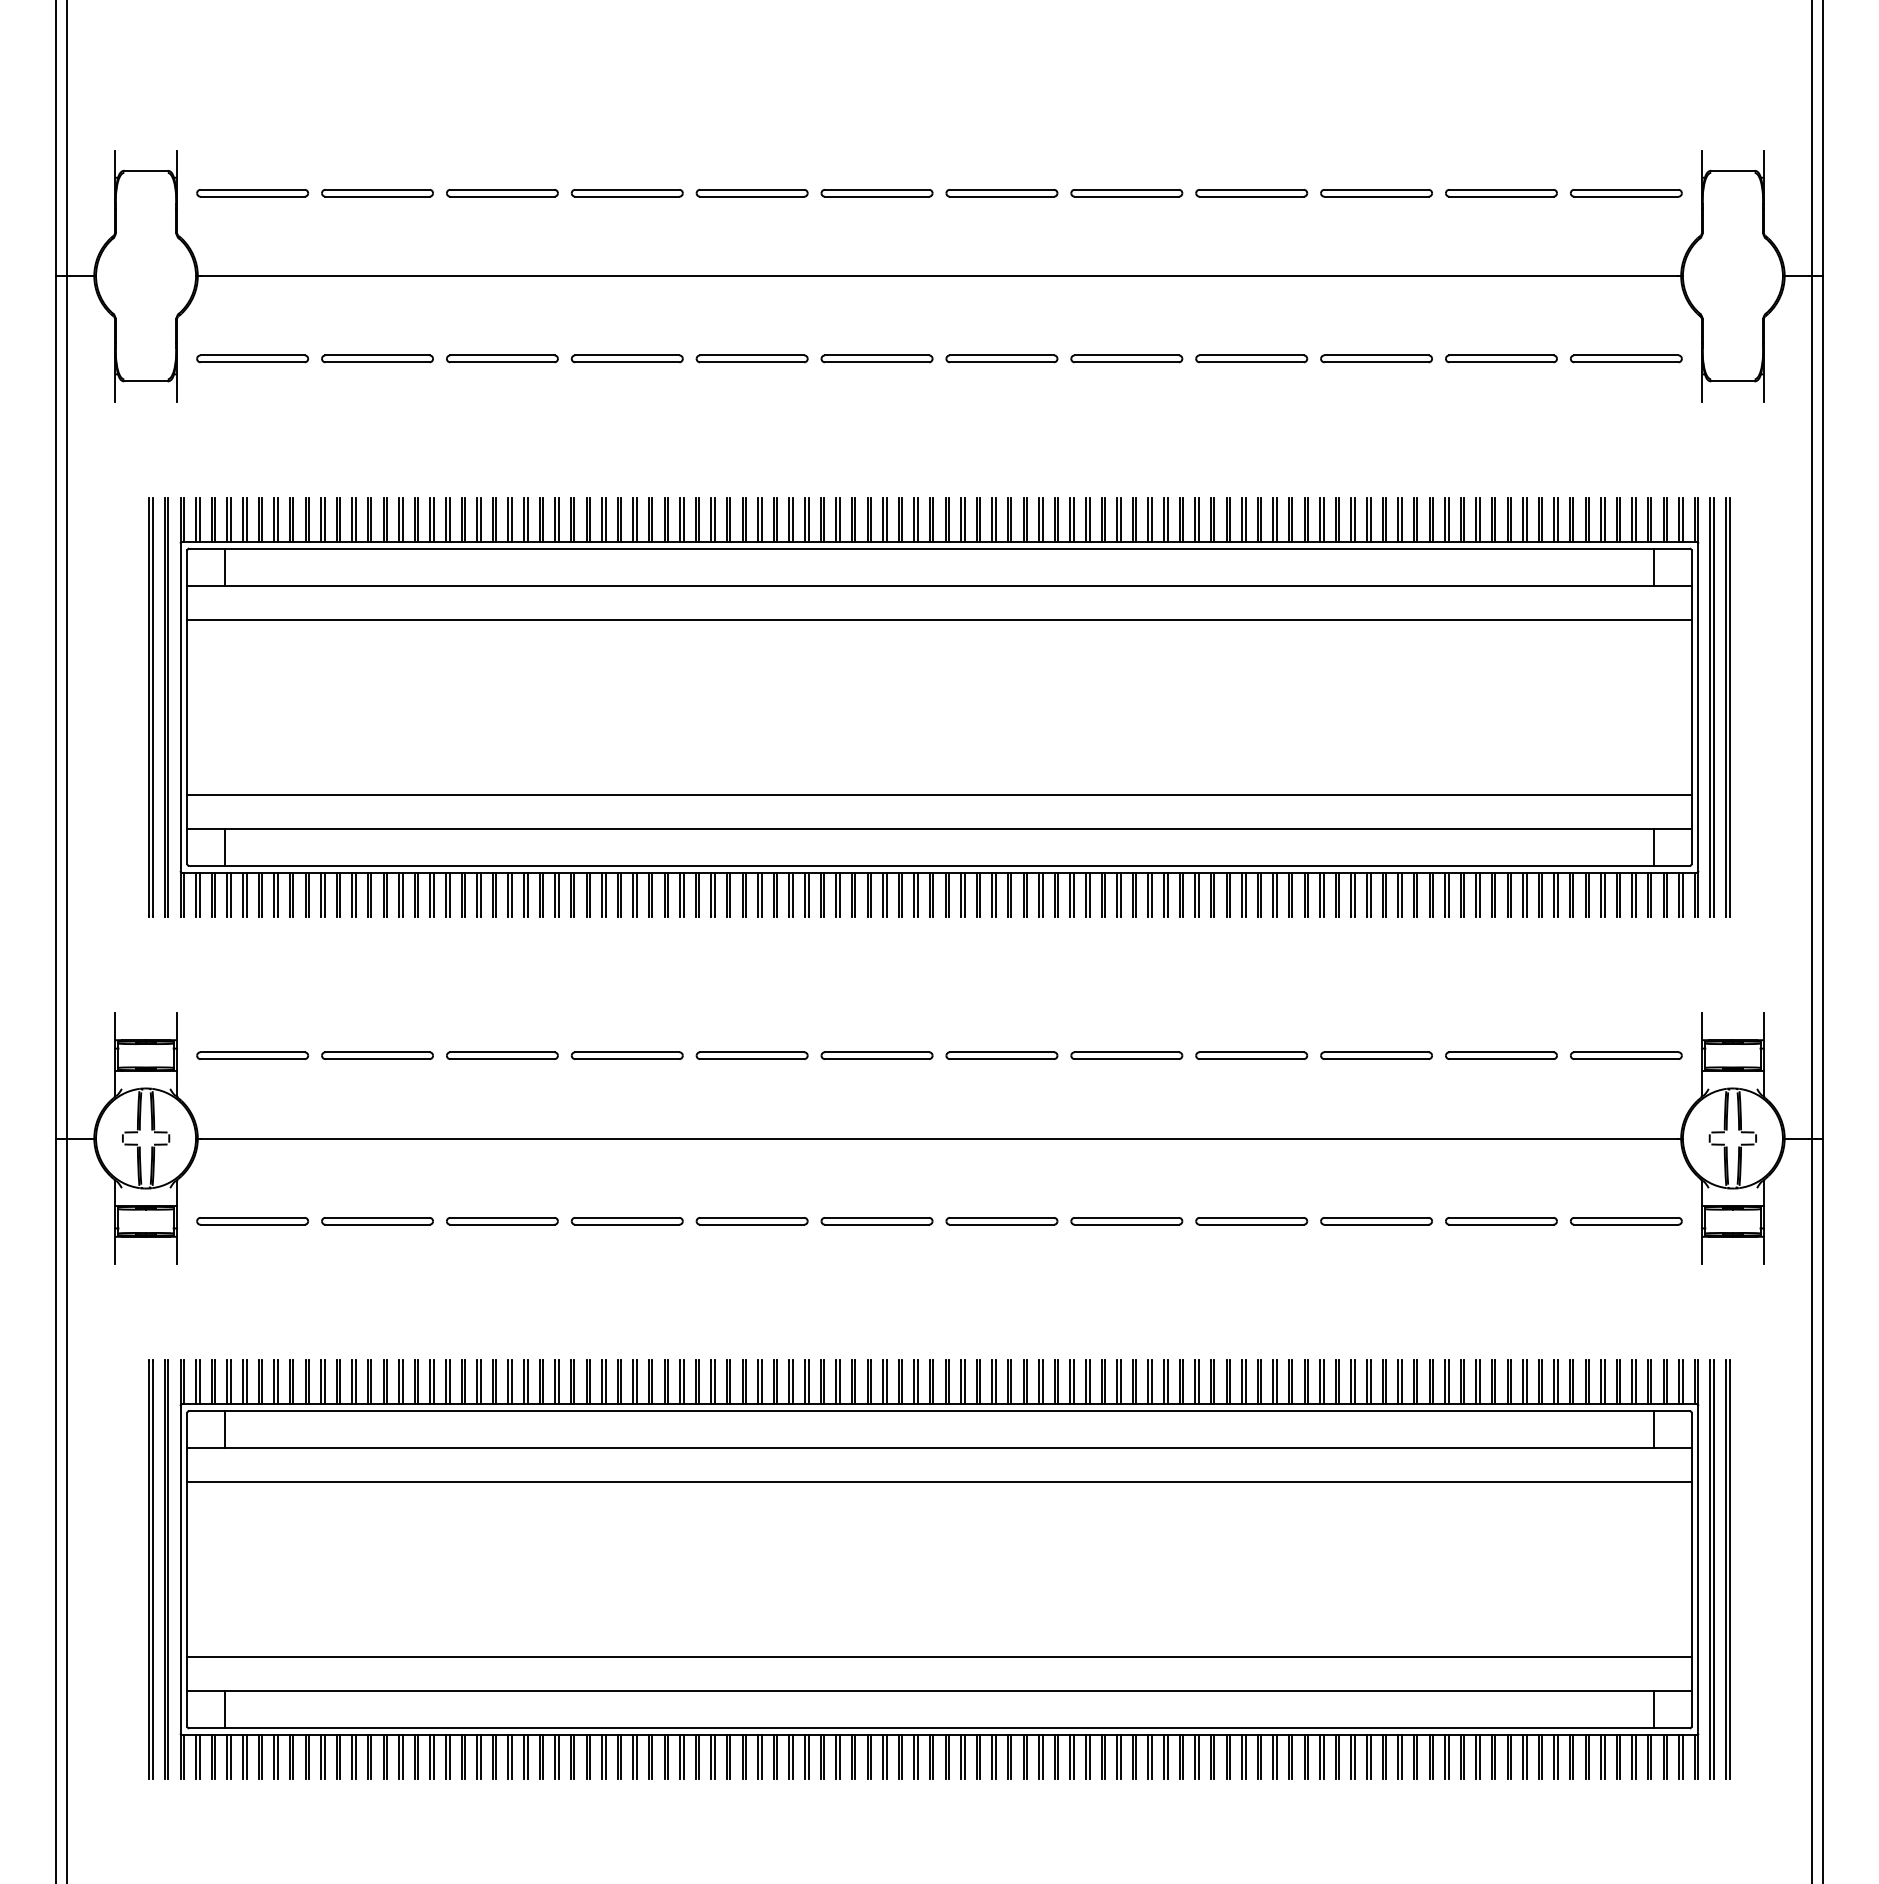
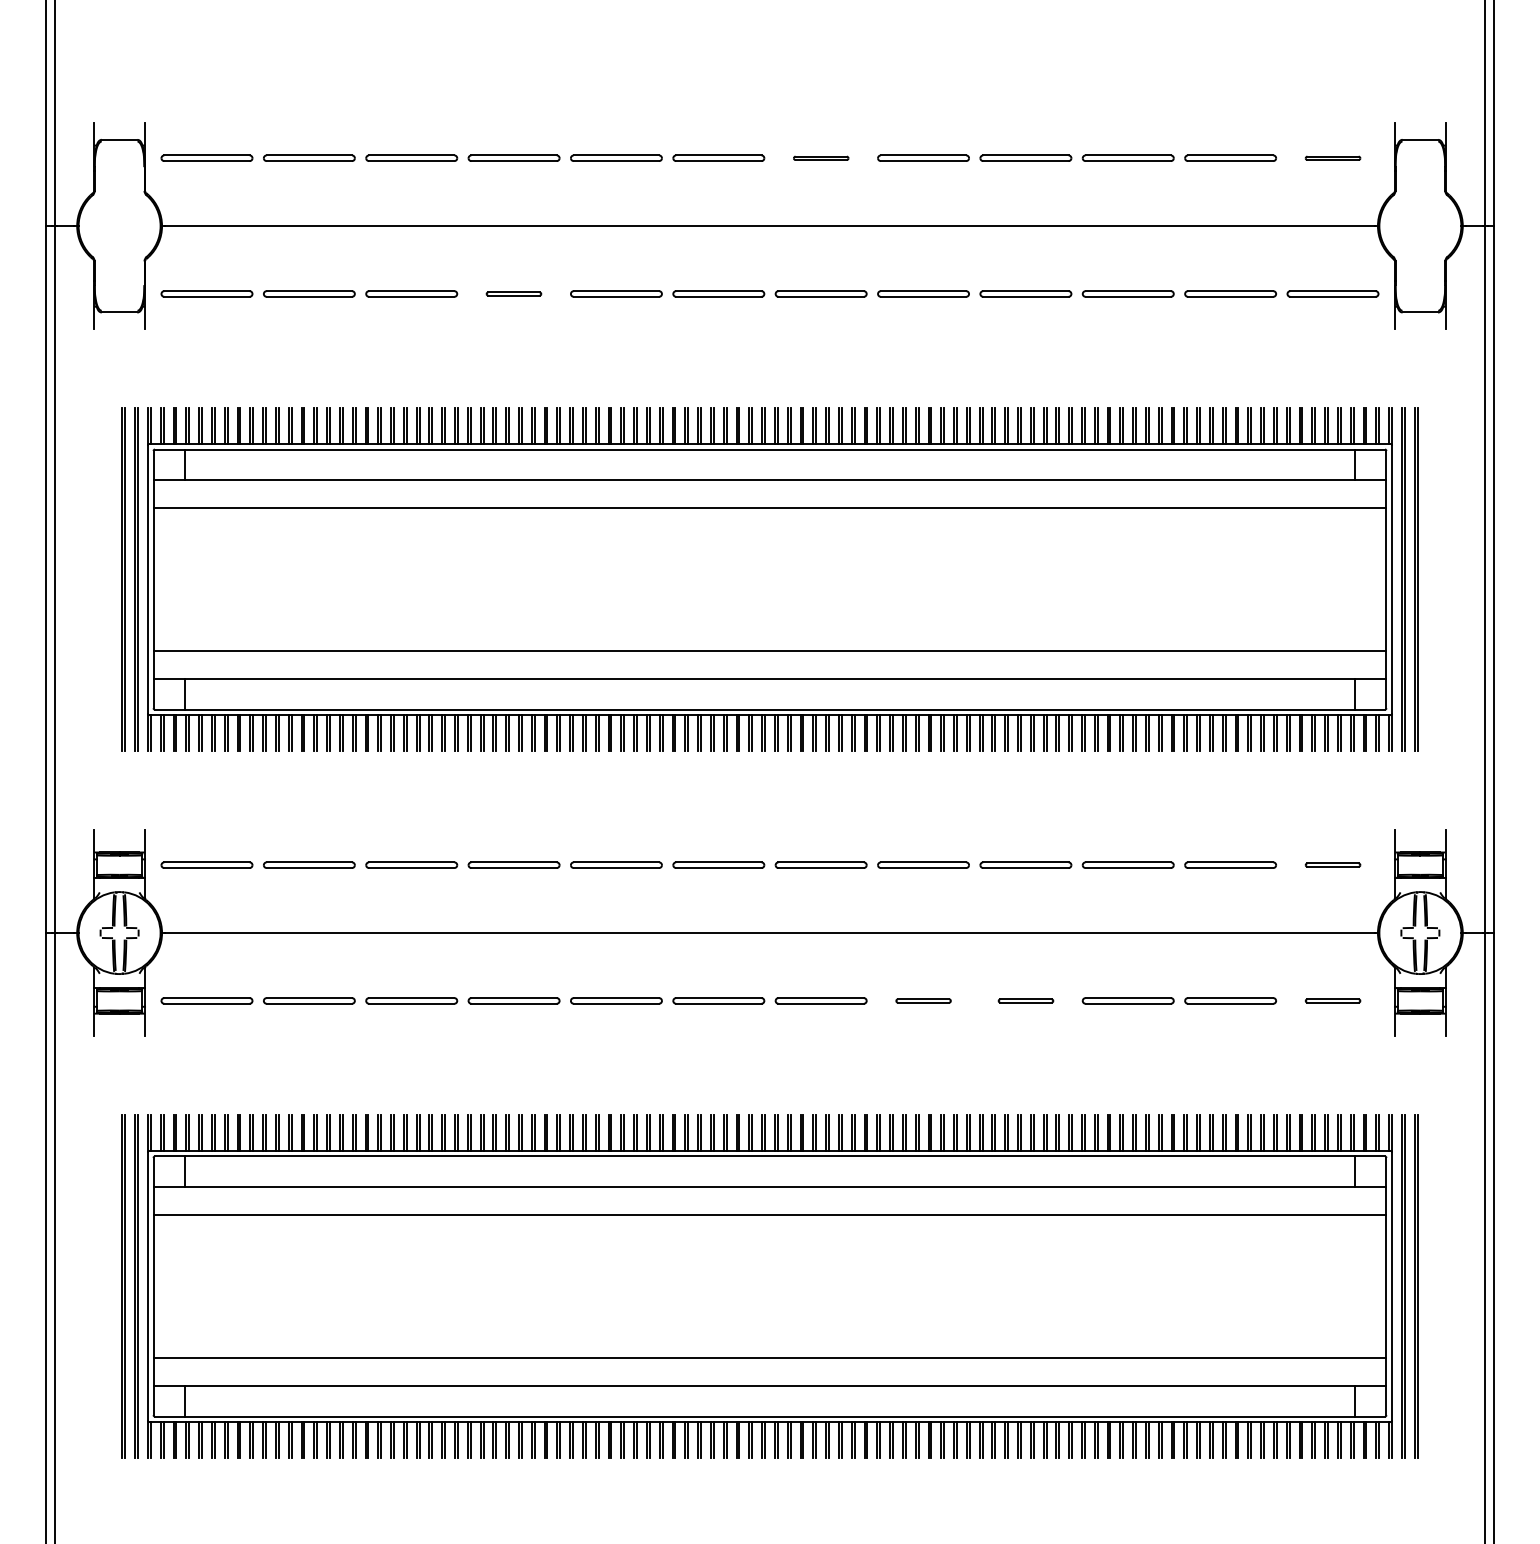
part: (1001, 193) -> (820, 158), size x0.6
part: (1626, 193) -> (1333, 158), size x0.6
part: (626, 358) -> (513, 293), size x0.6
part: (1626, 1055) -> (1333, 865), size x0.6
part: (1126, 1221) -> (923, 1001), size x0.6
part: (1251, 1221) -> (1025, 1001), size x0.6
part: (1626, 1221) -> (1333, 1001), size x0.6

